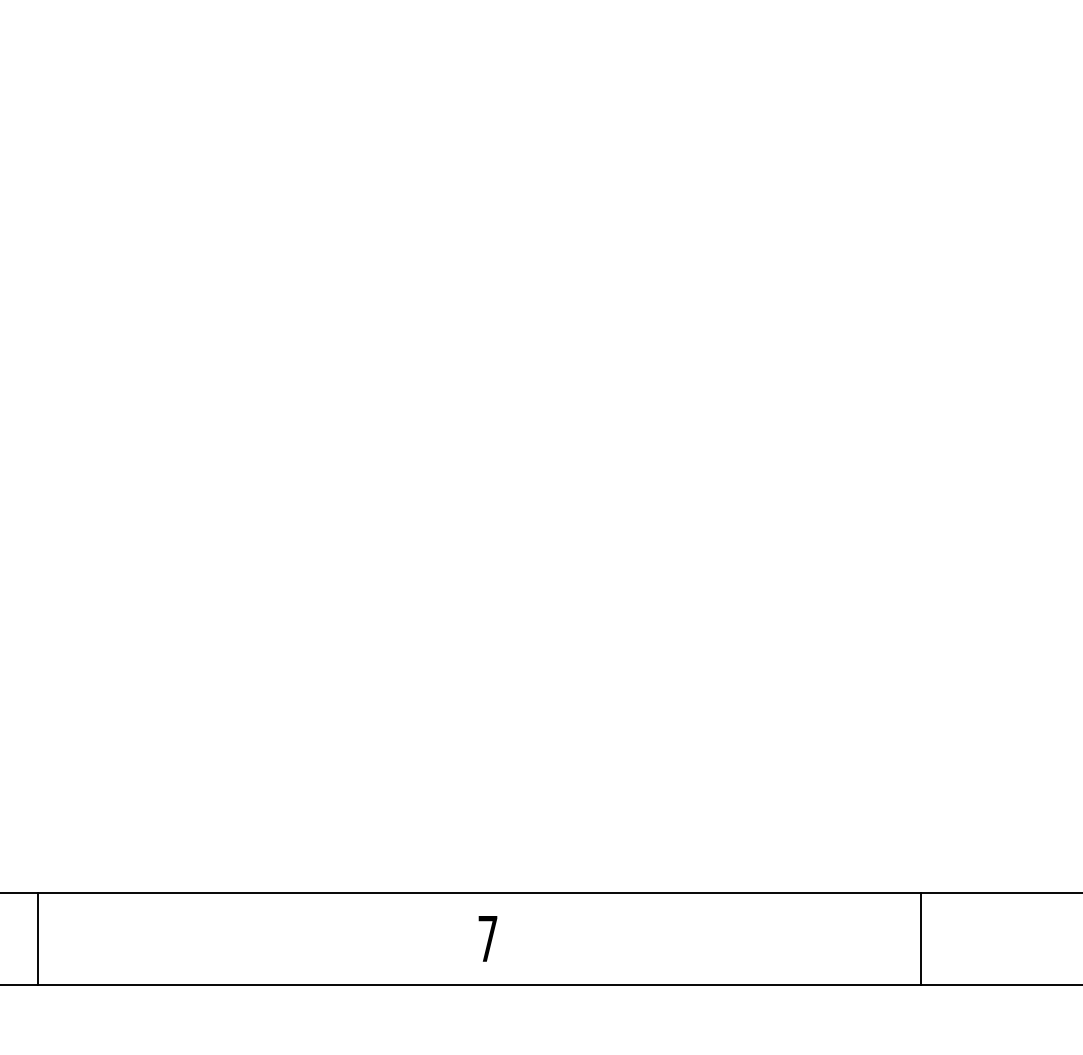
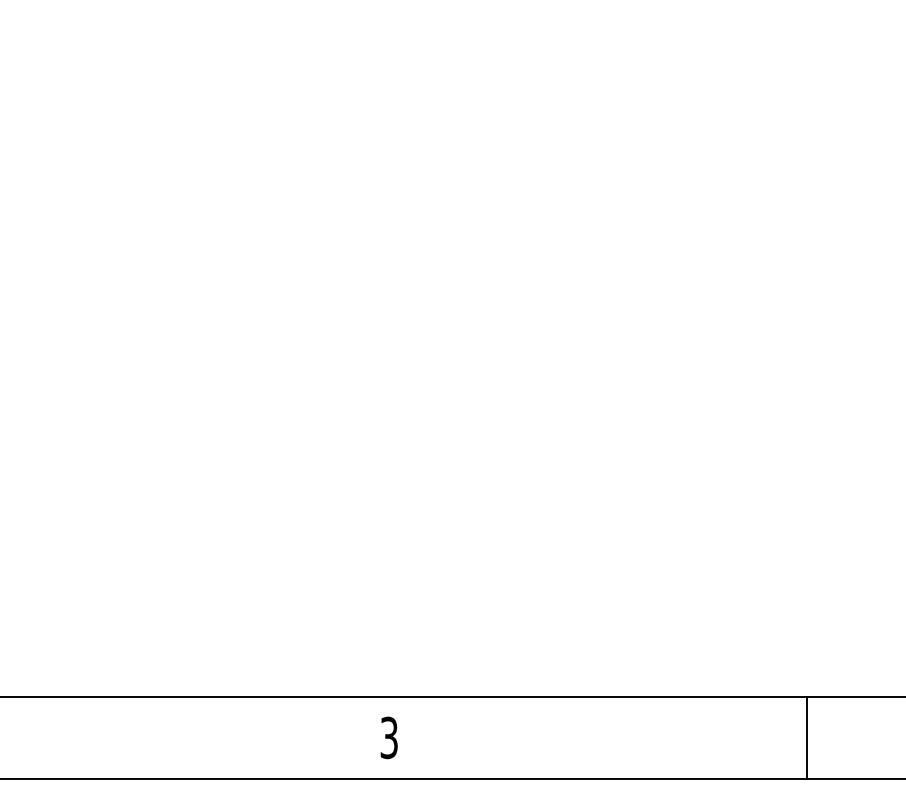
text: (487, 938) -> (388, 737), 7 -> 3
line: (920, 938) -> (806, 737), moved

